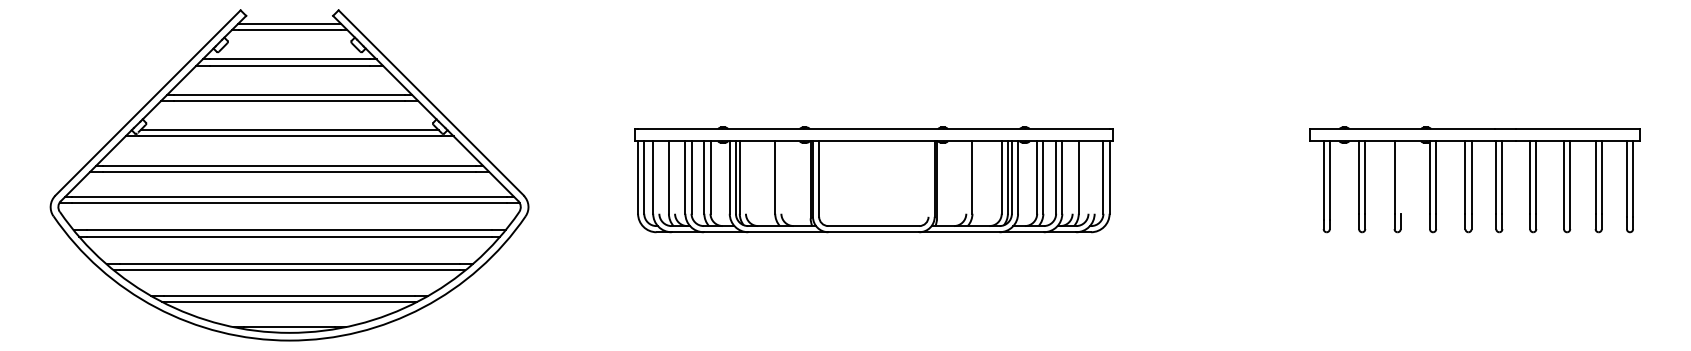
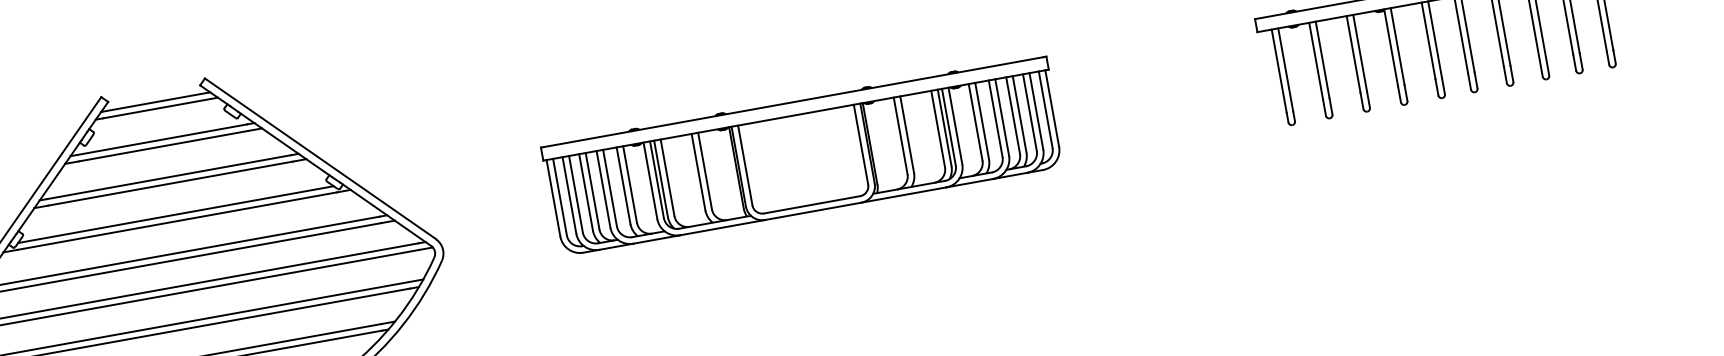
line: (659, 177) -> (576, 194), added
line: (675, 177) -> (593, 191), added
line: (745, 177) -> (667, 177), added
line: (781, 177) -> (705, 171), added
line: (966, 177) -> (900, 135), added
line: (1072, 177) -> (1012, 115), added
line: (1088, 177) -> (1029, 112), added
line: (1094, 177) -> (1036, 111), added
line: (1400, 177) -> (1359, 53), added
line: (928, 178) -> (860, 144), added

